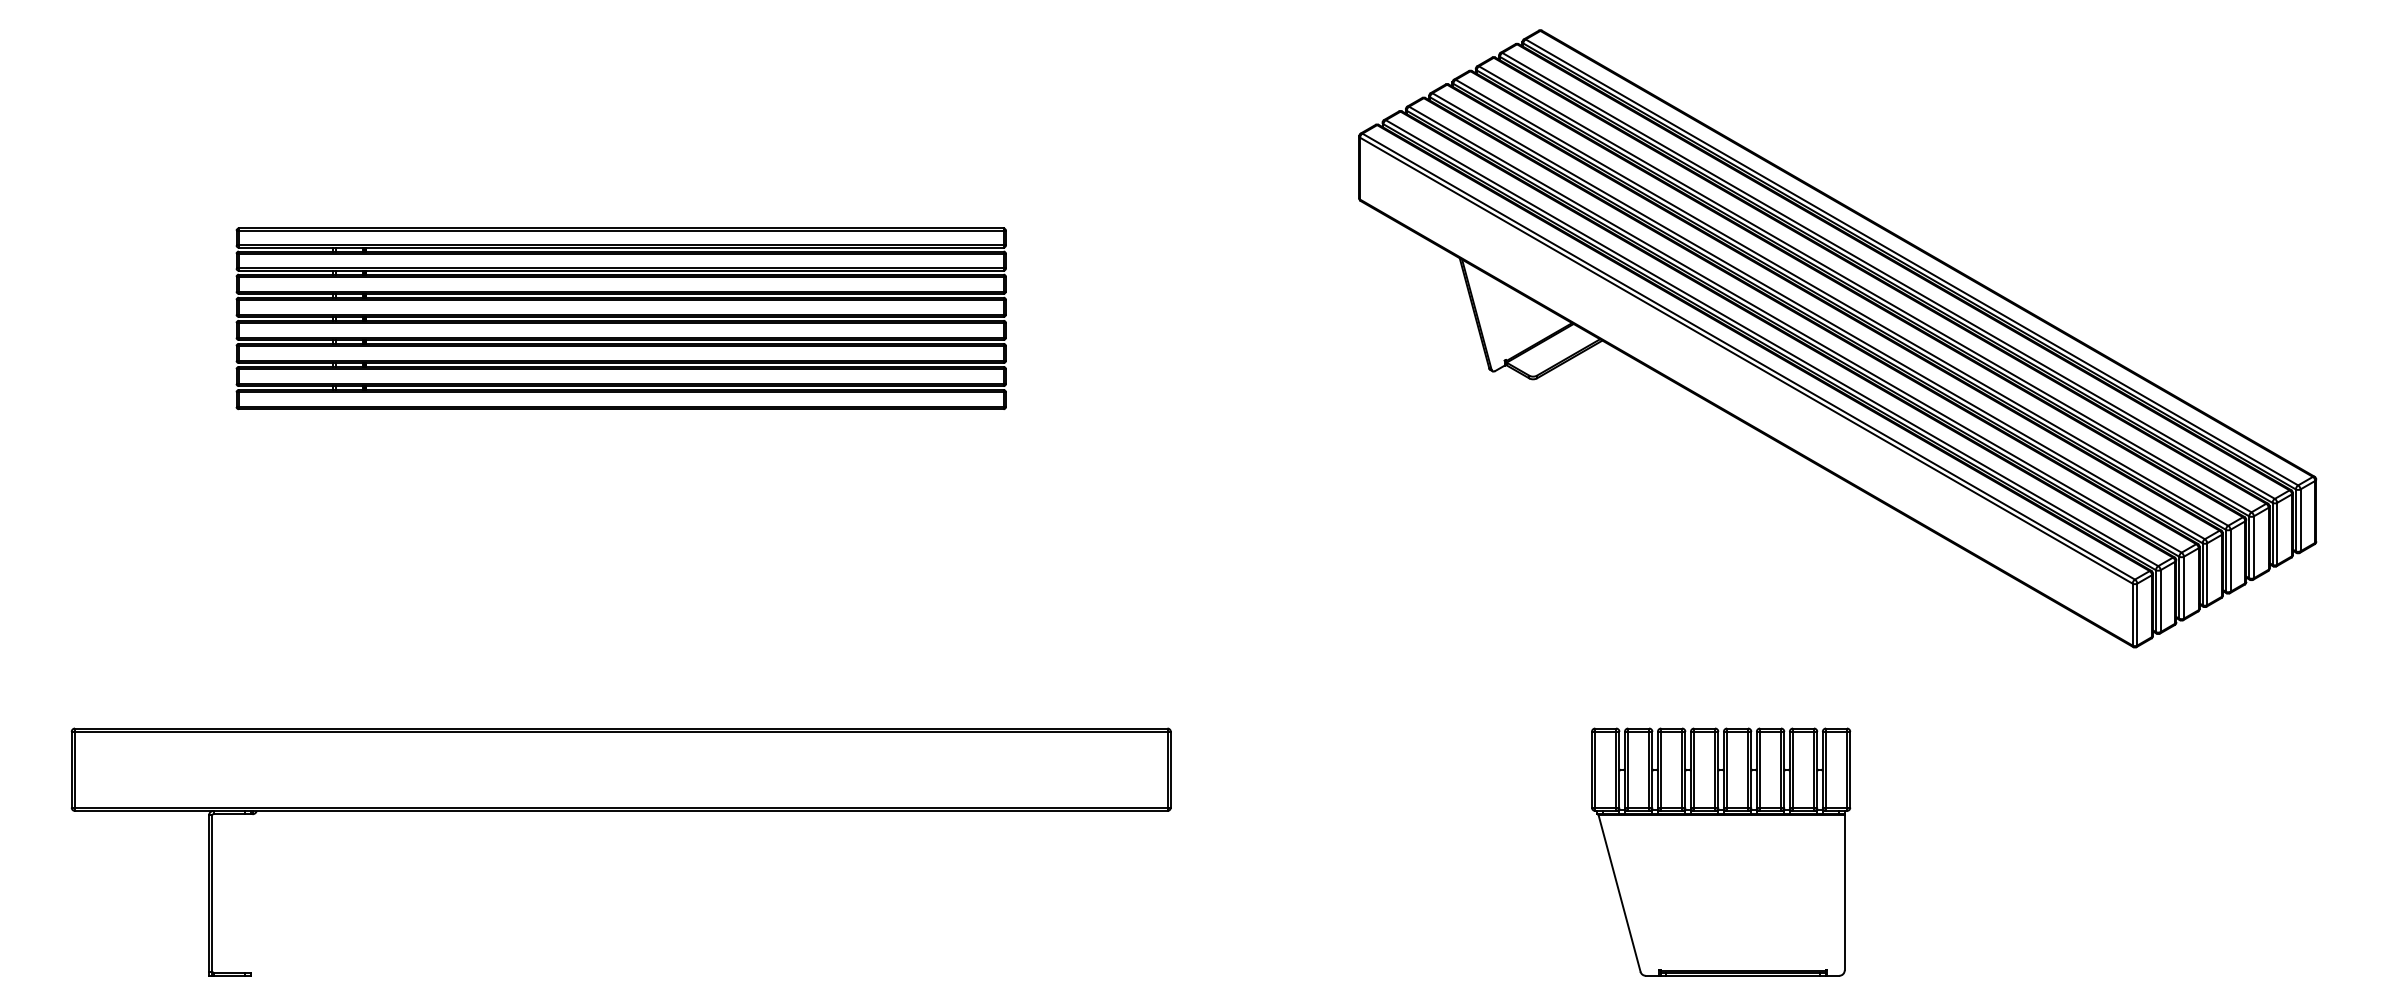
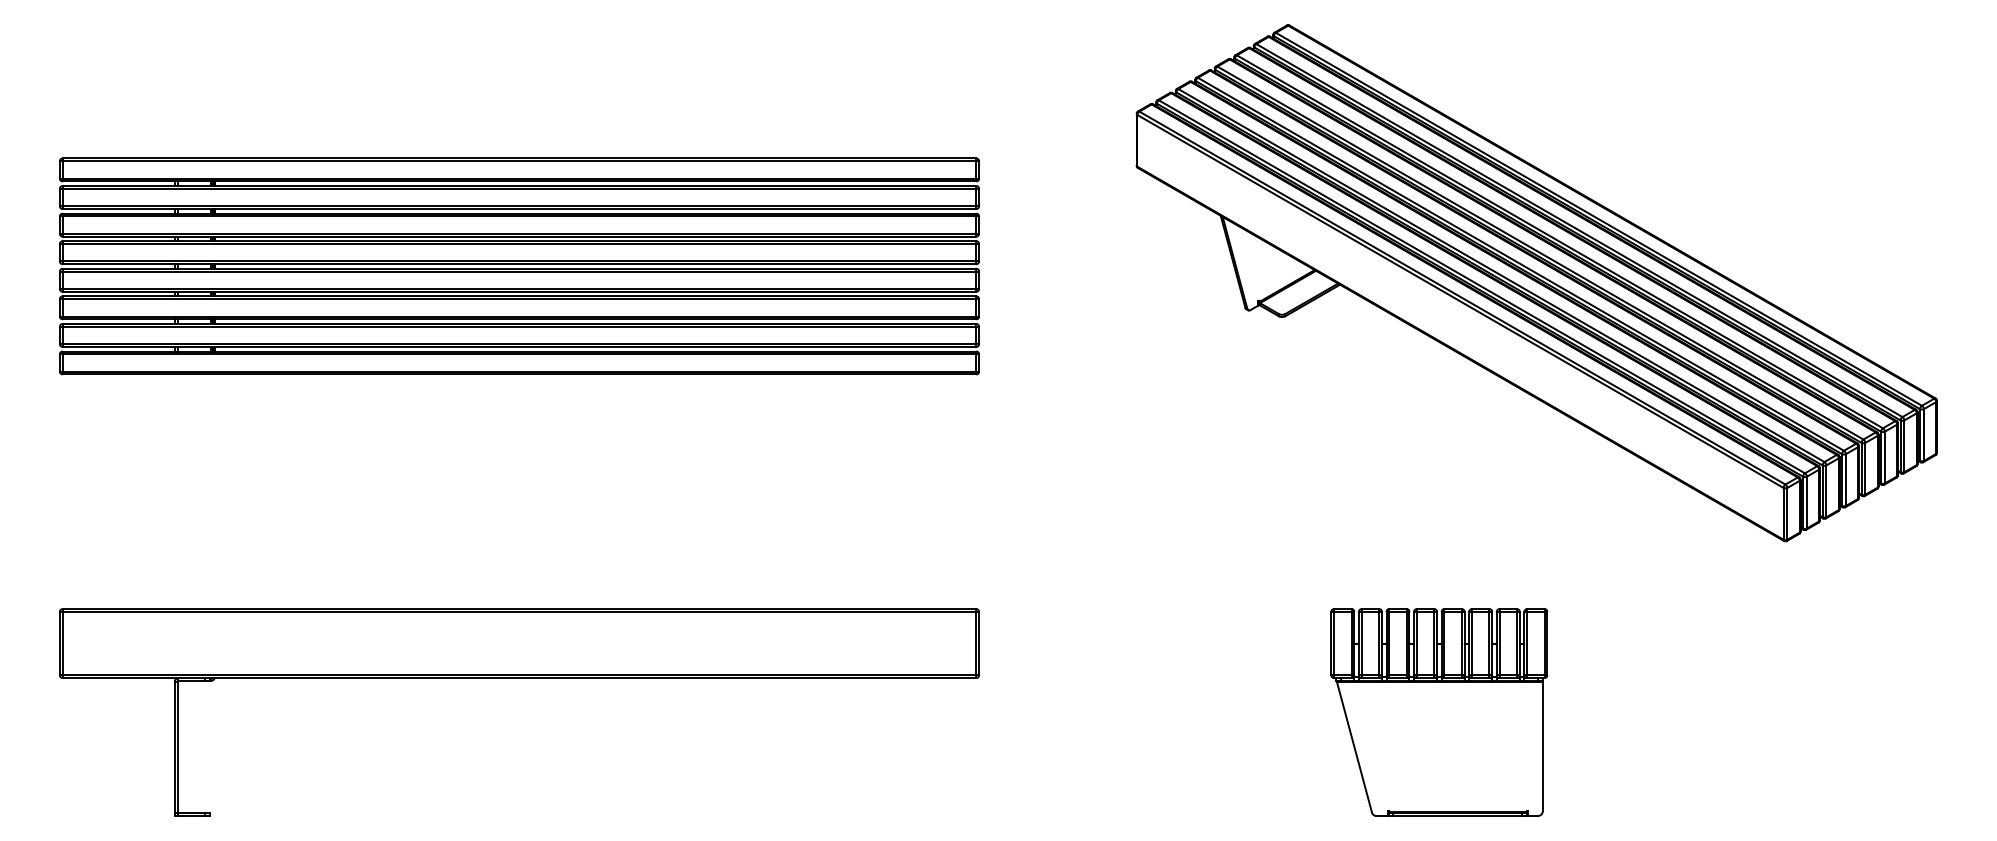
part: (621, 318) -> (519, 266), size x1.43

